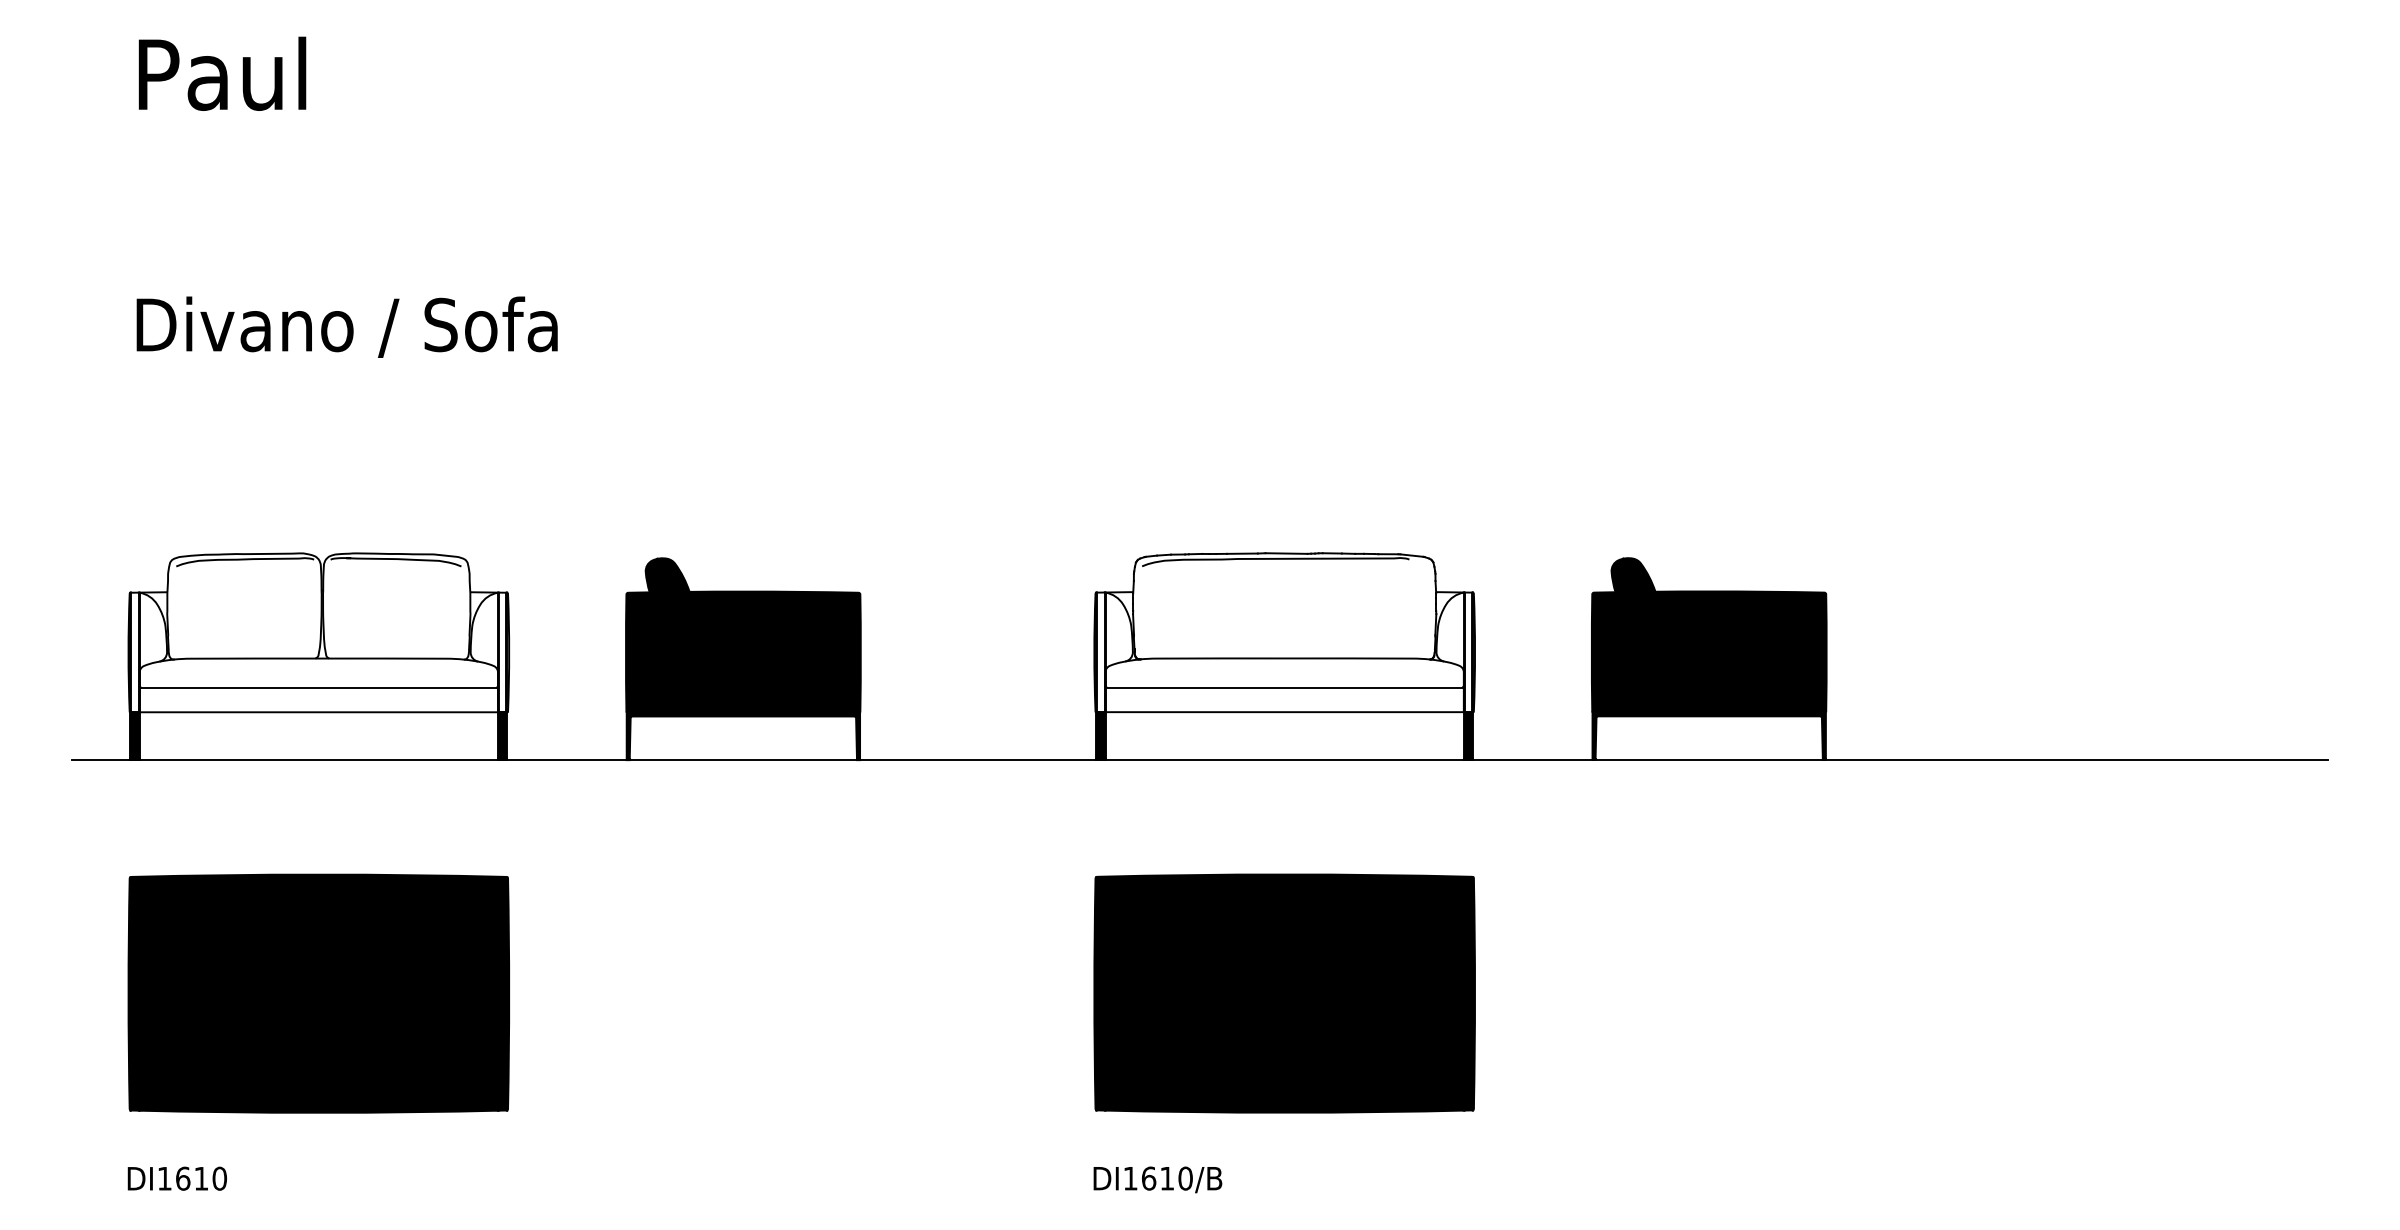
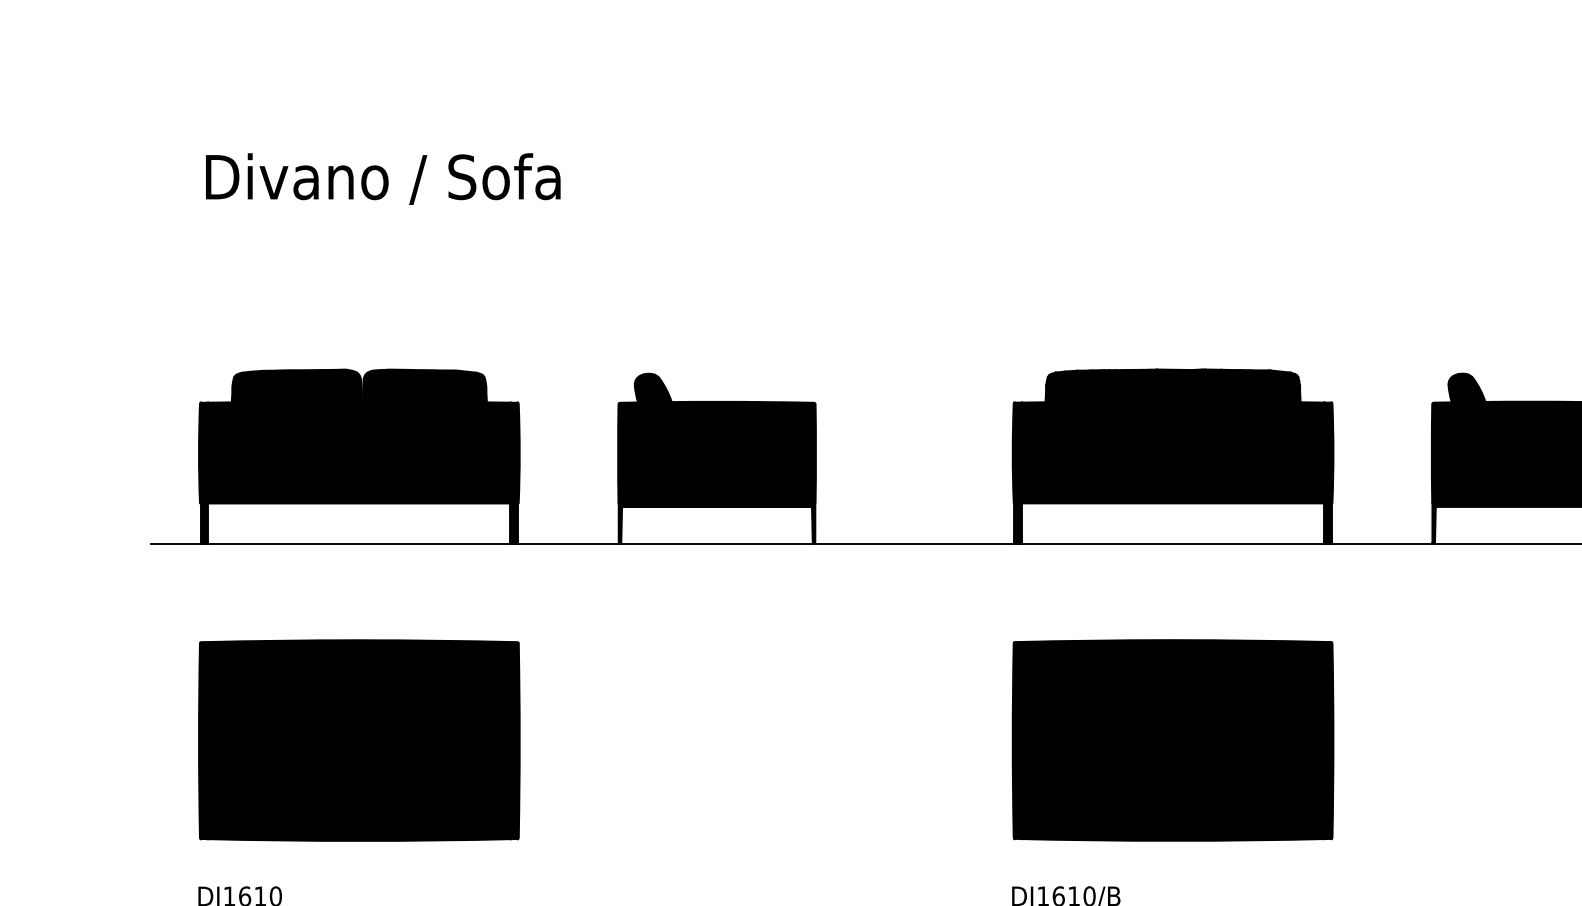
fill: (318, 632) -> (359, 436), added
fill: (1284, 632) -> (1172, 436), added

